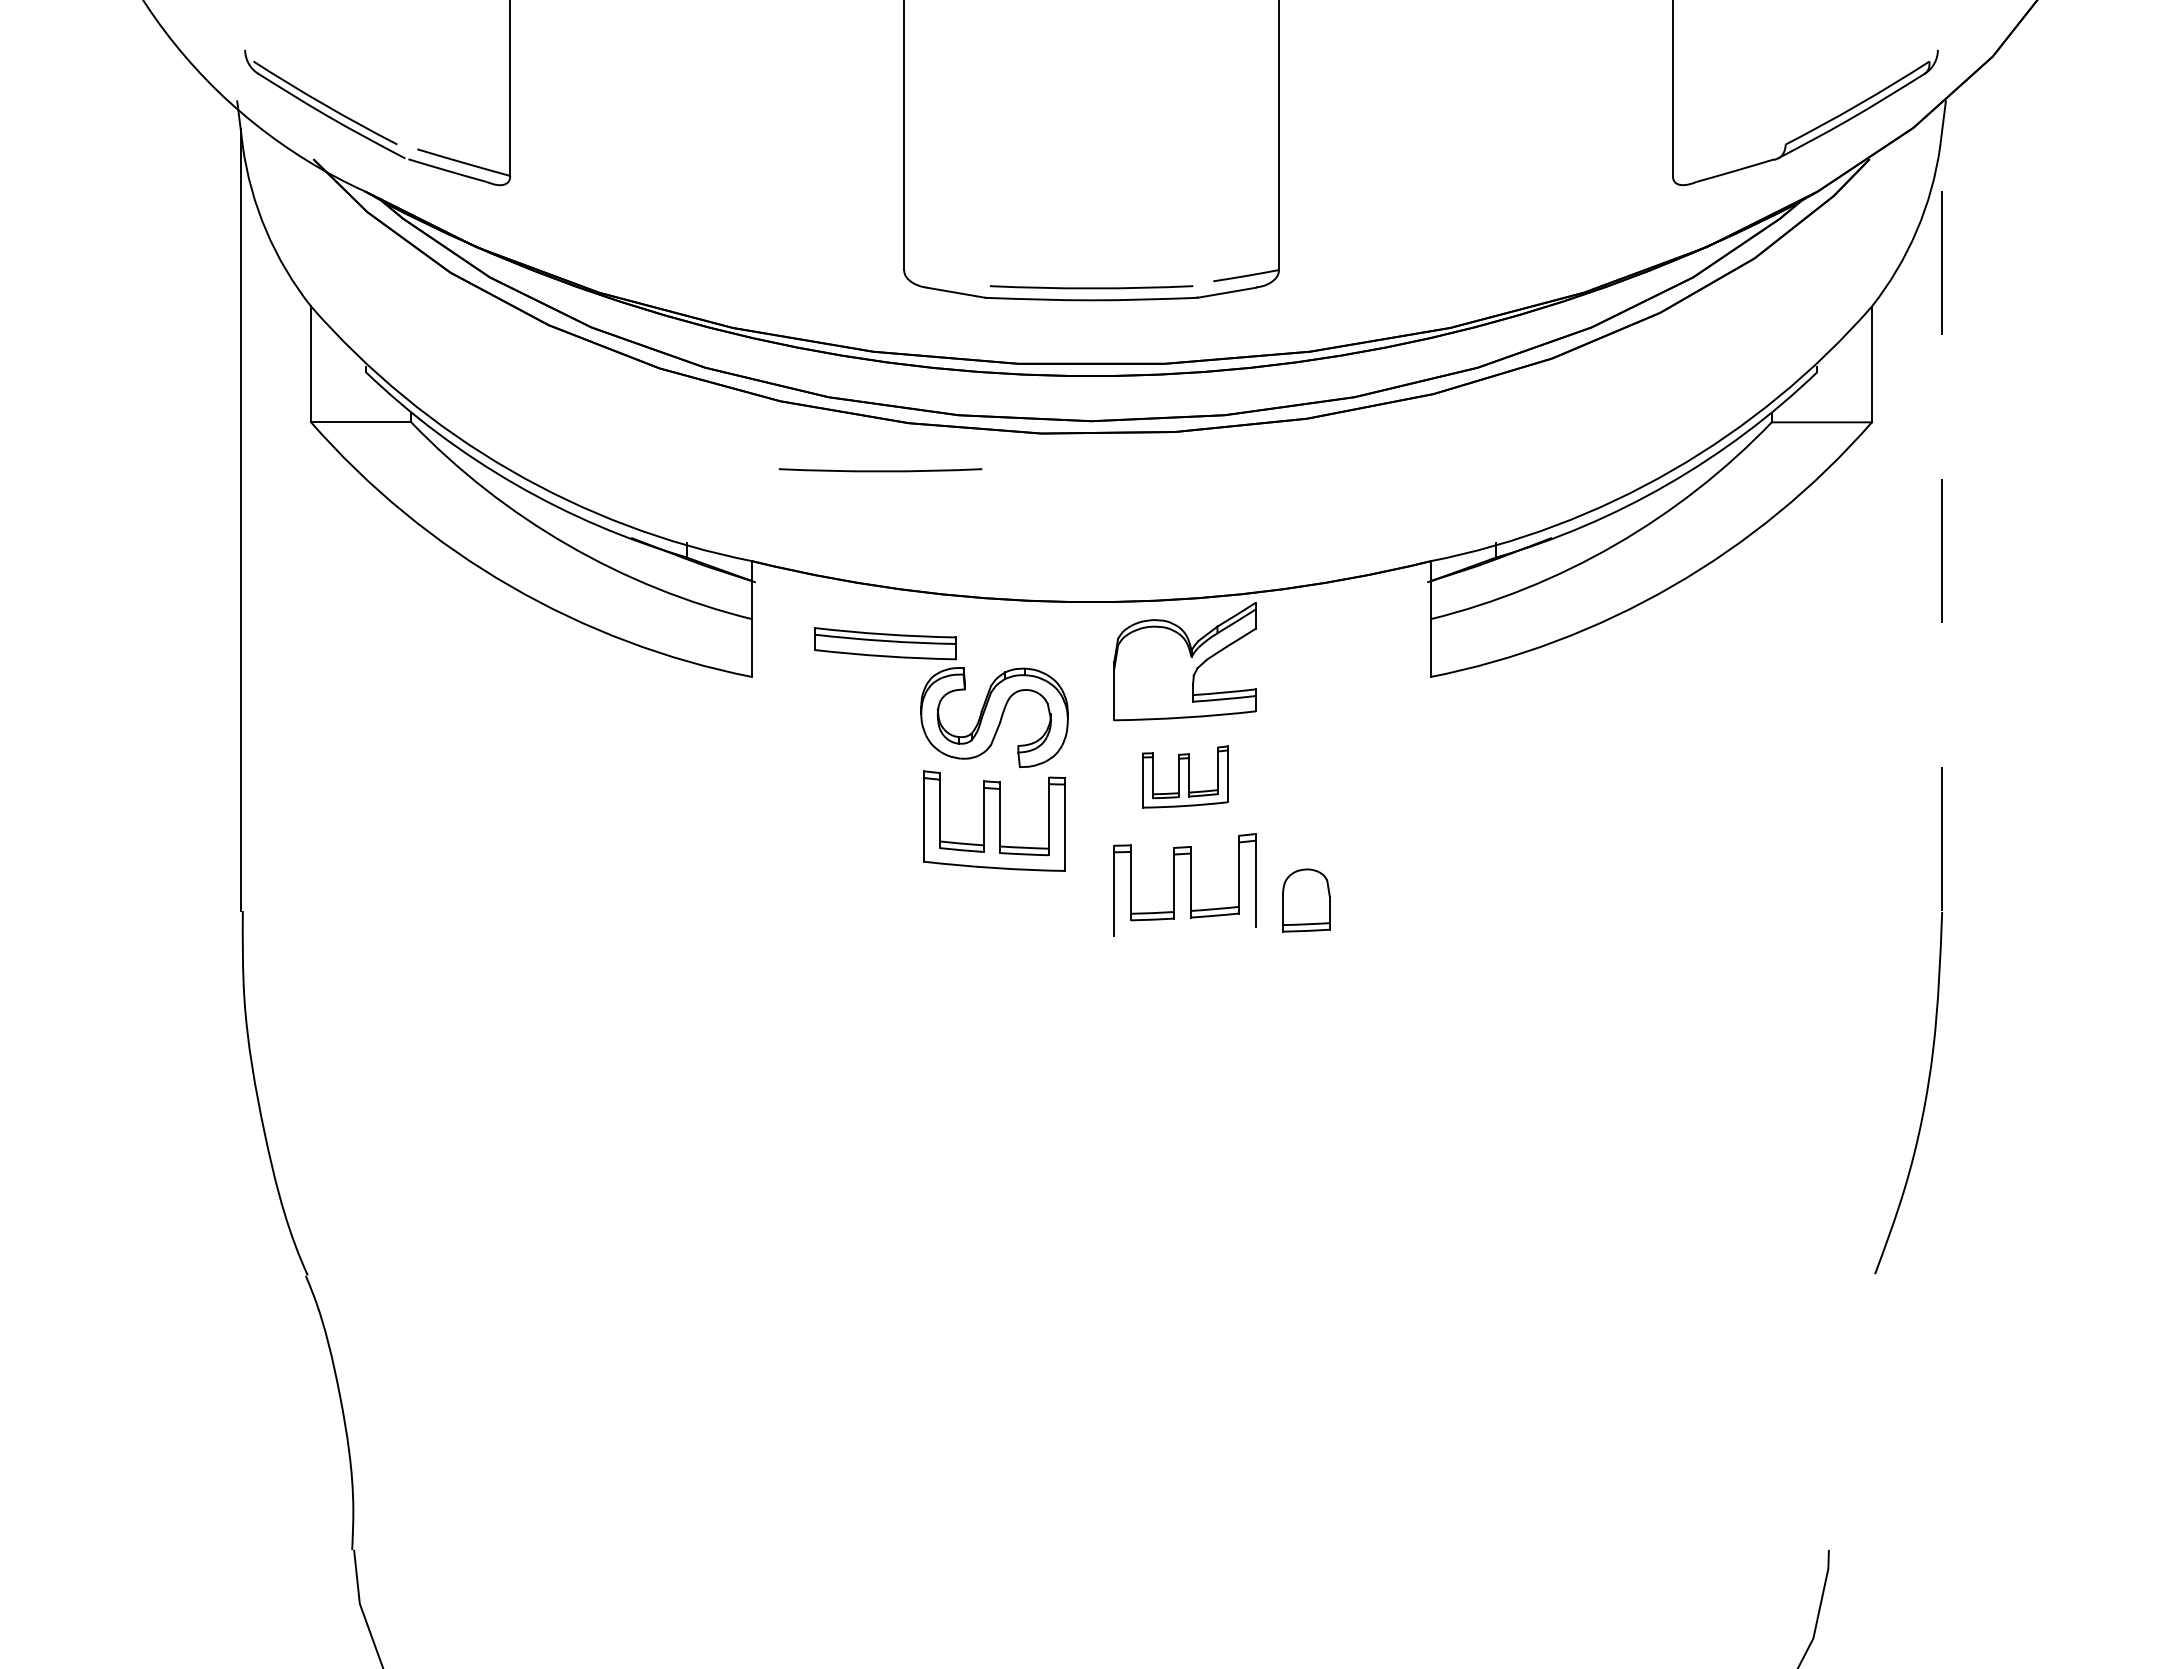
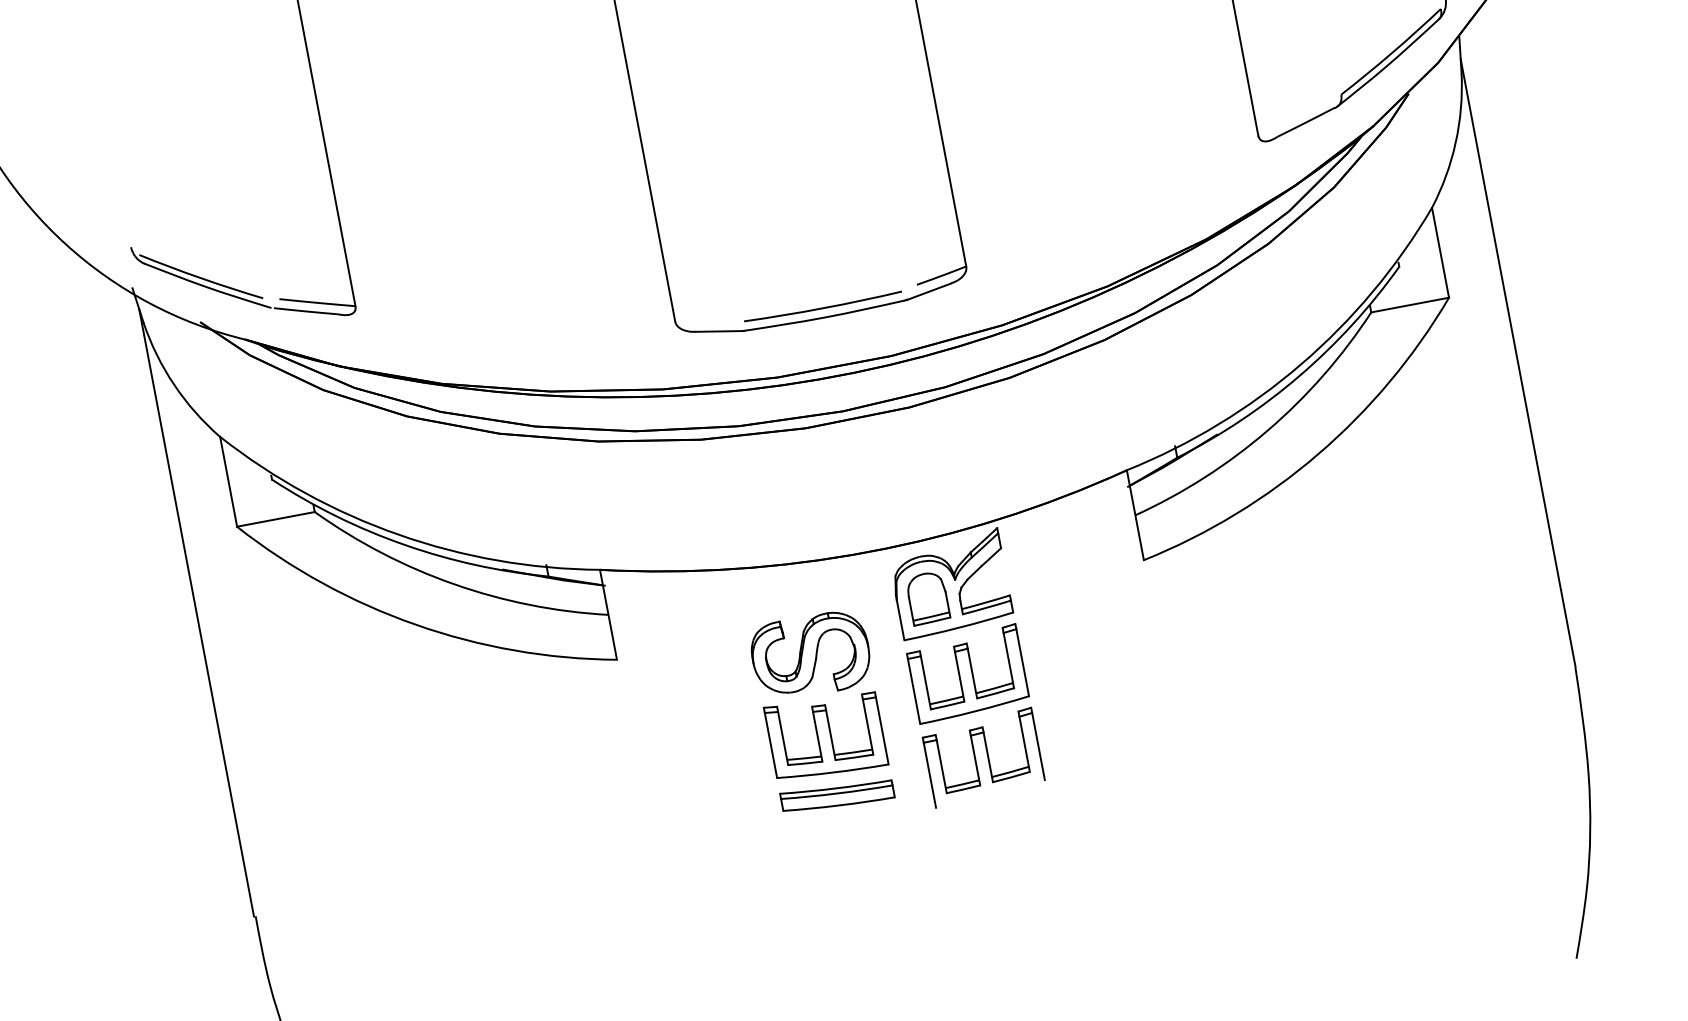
arc: (880, 470) -> (686, 480), removed
line: (1942, 519) -> (1518, 362), dashed -> solid
part: (885, 643) -> (837, 795), moved
part: (1184, 776) -> (967, 673), size x1.67
part: (1306, 900) -> (928, 598), moved

